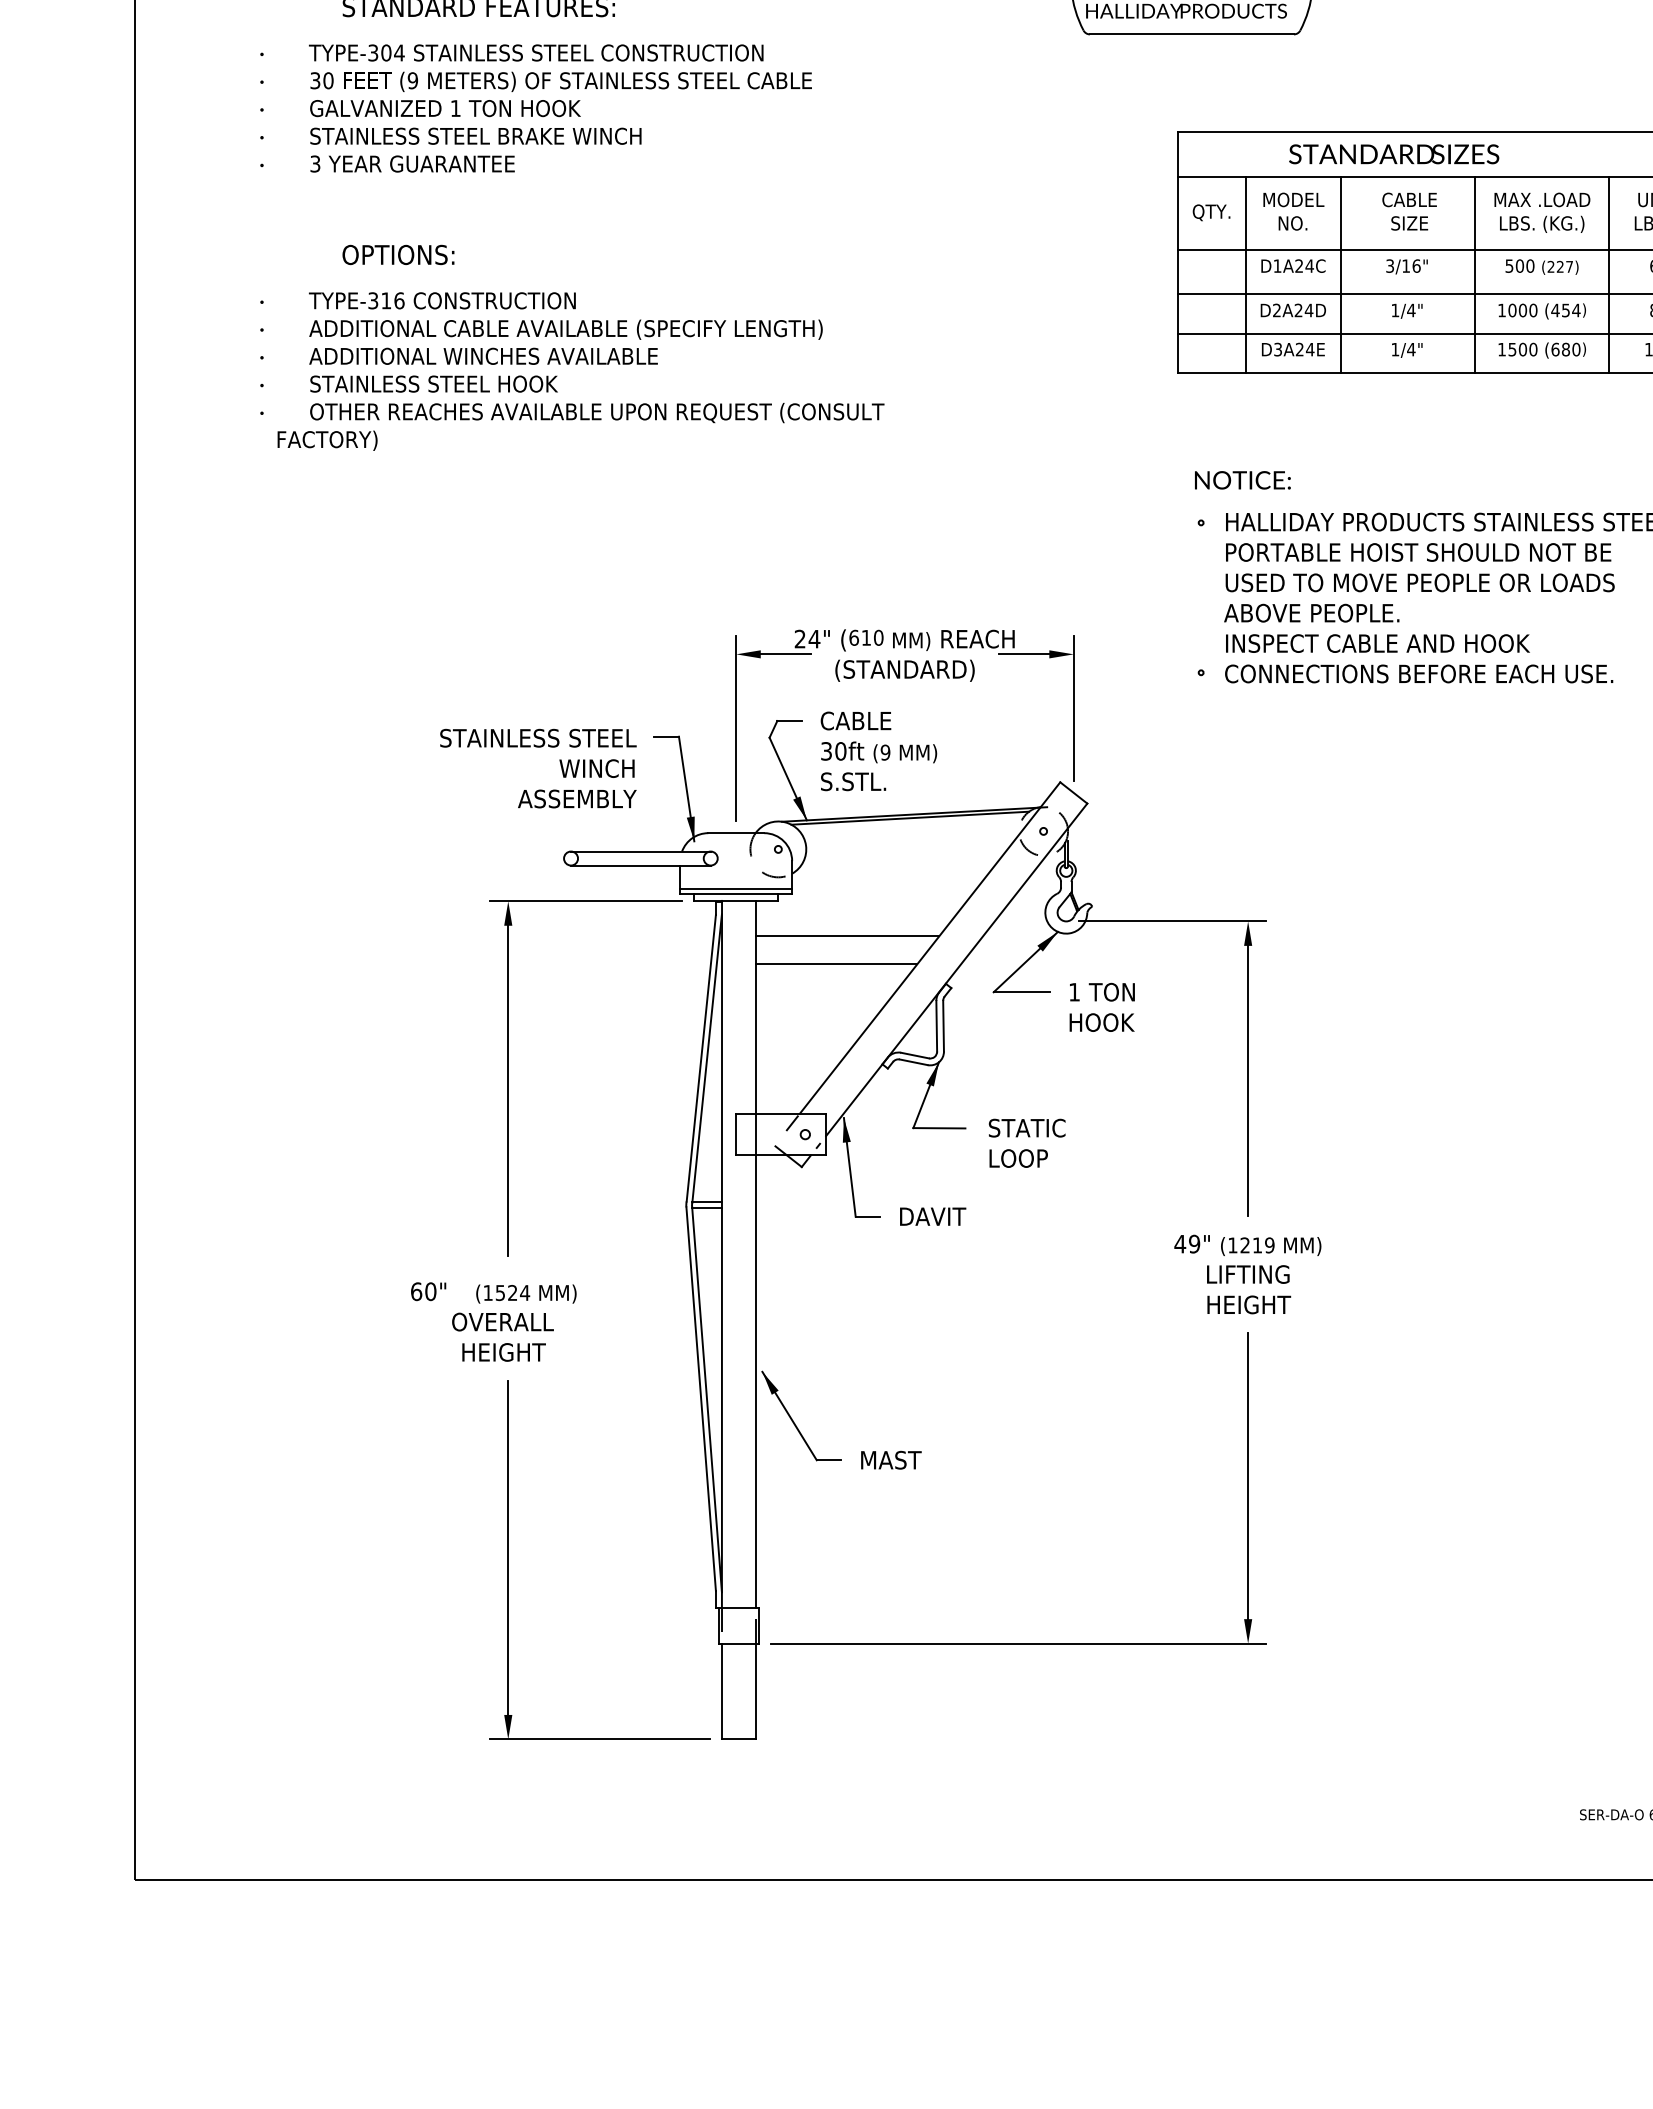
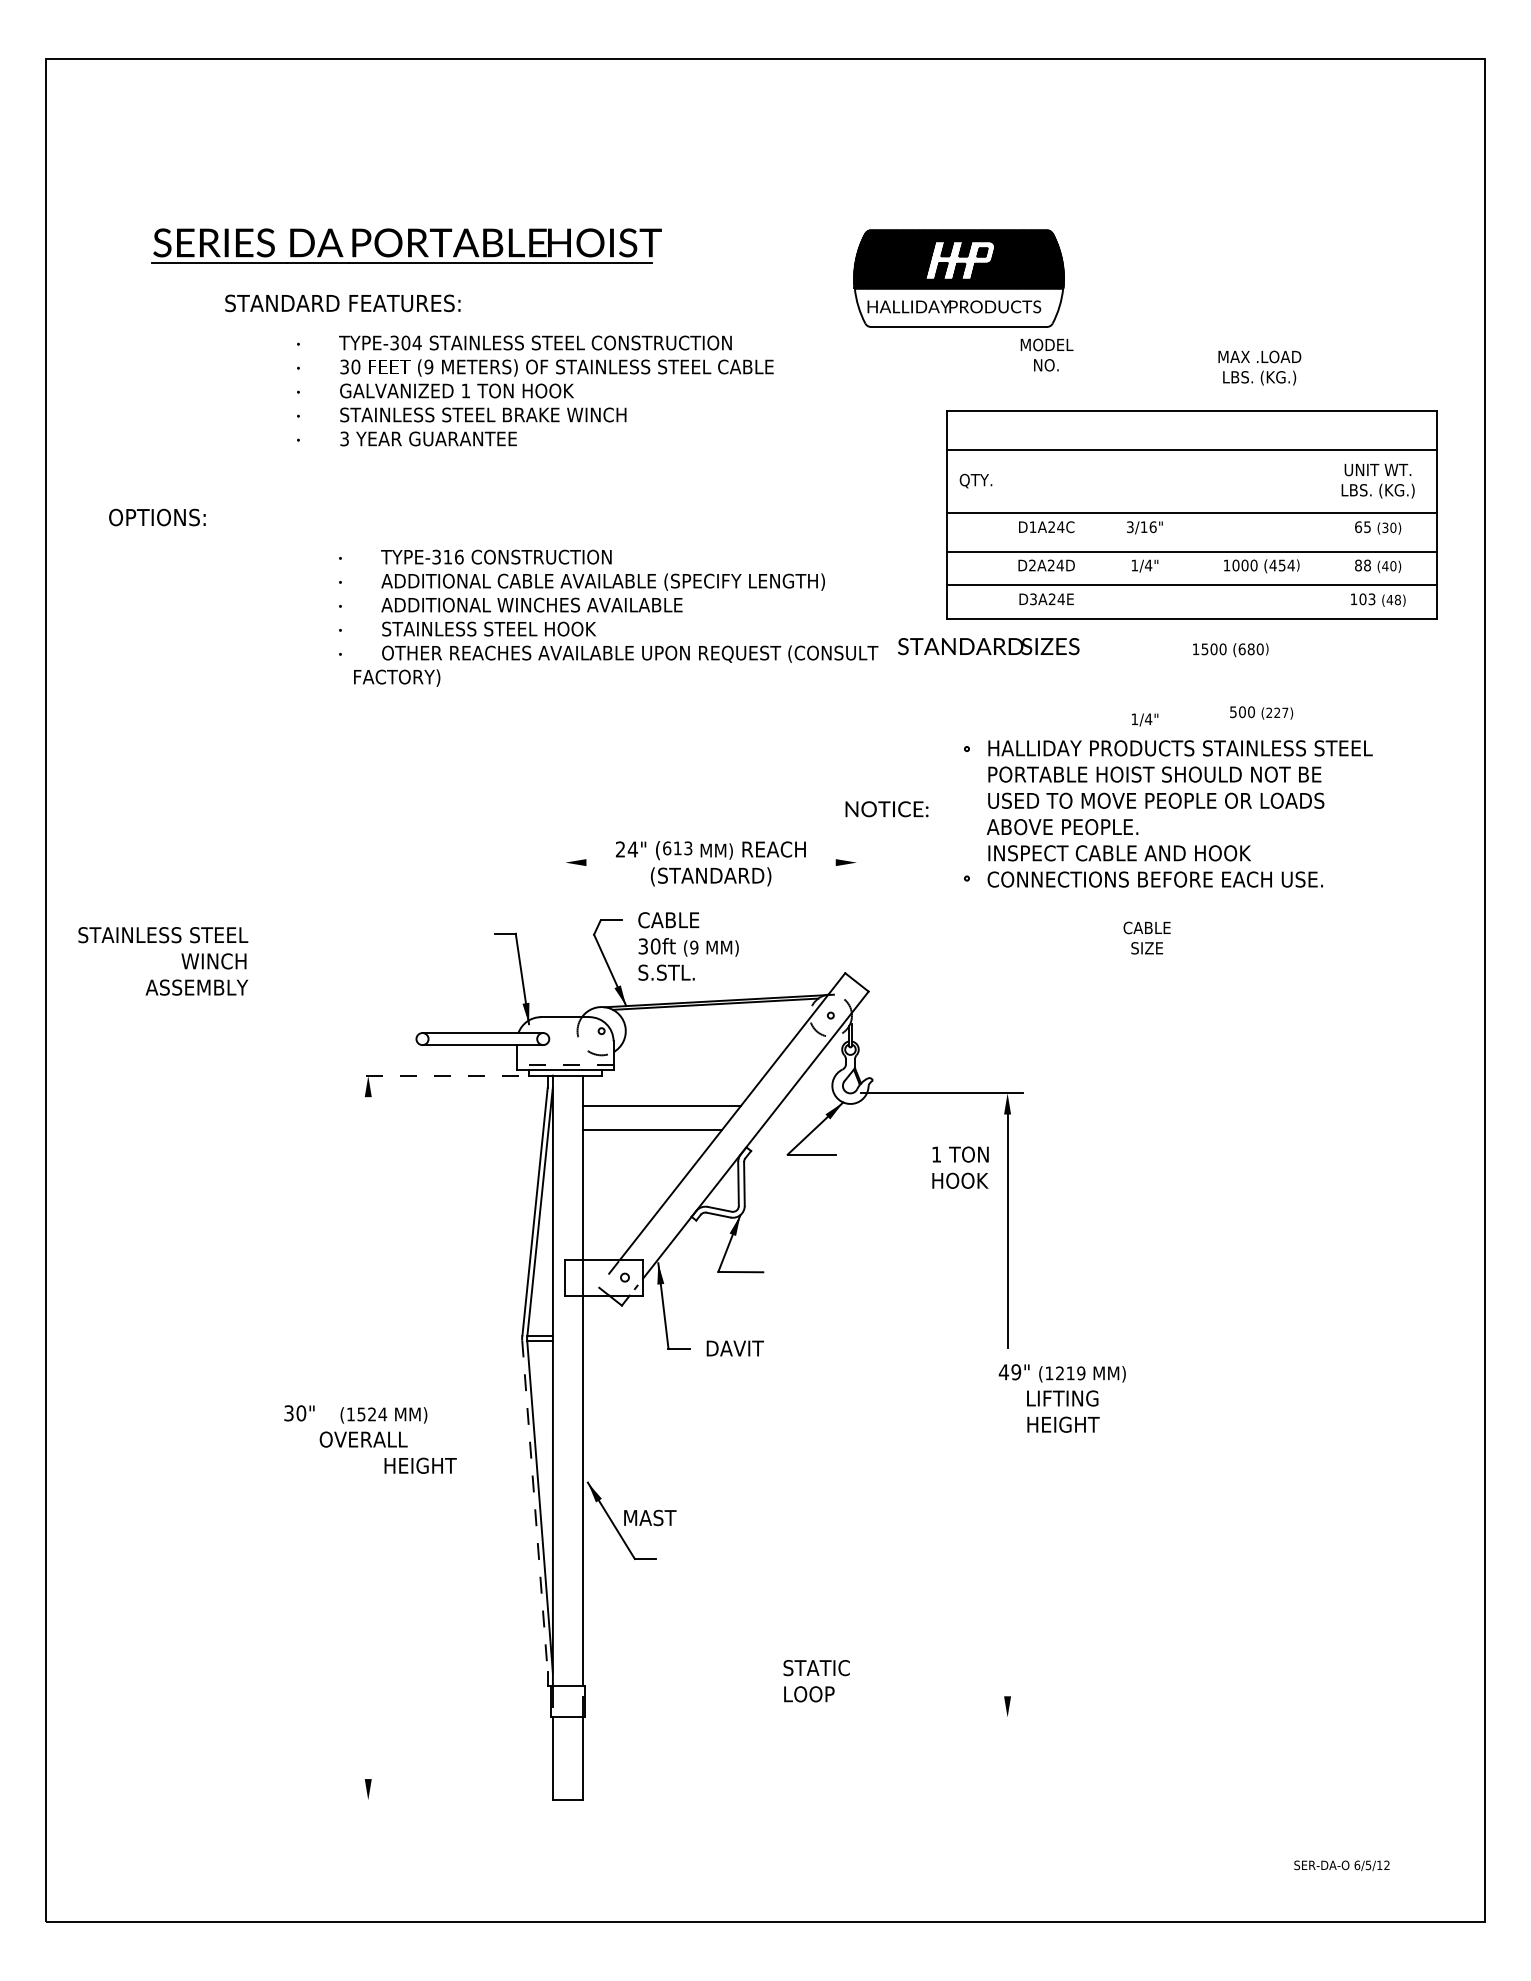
text: (536, 107) -> (535, 390), moved
text: (1393, 154) -> (988, 646), moved
text: (1293, 210) -> (1046, 354), moved
text: (1408, 210) -> (1146, 937), moved
text: (1541, 212) -> (1259, 367), moved
text: (398, 254) -> (157, 517), moved
text: (1541, 266) -> (1261, 712), moved
line: (1245, 274) -> (1005, 534), removed
line: (1340, 274) -> (1087, 534), removed
line: (1474, 274) -> (1203, 534), removed
line: (1609, 274) -> (1319, 534), removed
text: (1407, 349) -> (1145, 719), moved
text: (1541, 349) -> (1230, 649), moved
text: (572, 370) -> (608, 617), moved
text: (1242, 480) -> (886, 809), moved
text: (878, 637) -> (688, 848), 610 -> 613
line: (785, 654) -> (607, 862), removed
line: (1023, 654) -> (813, 862), removed
line: (1073, 707) -> (856, 908), removed
line: (736, 728) -> (565, 926), removed
text: (538, 768) -> (163, 961), moved
line: (735, 889) -> (564, 1065), solid -> dashed
line: (586, 900) -> (435, 1075), solid -> dashed
text: (1102, 1007) -> (960, 1167), moved
line: (508, 1090) -> (368, 1239), removed
text: (1026, 1143) -> (816, 1681), moved
text: (1246, 1274) -> (1061, 1398), moved
text: (415, 1291) -> (288, 1413), 60" -> 30"
text: (503, 1352) -> (420, 1465), moved
line: (701, 1399) -> (535, 1506), solid -> dashed
text: (891, 1459) -> (650, 1517), moved
line: (1248, 1475) -> (1007, 1572), removed
line: (508, 1547) -> (368, 1634), removed
line: (1018, 1643) -> (809, 1717), removed
line: (599, 1739) -> (447, 1800), removed

